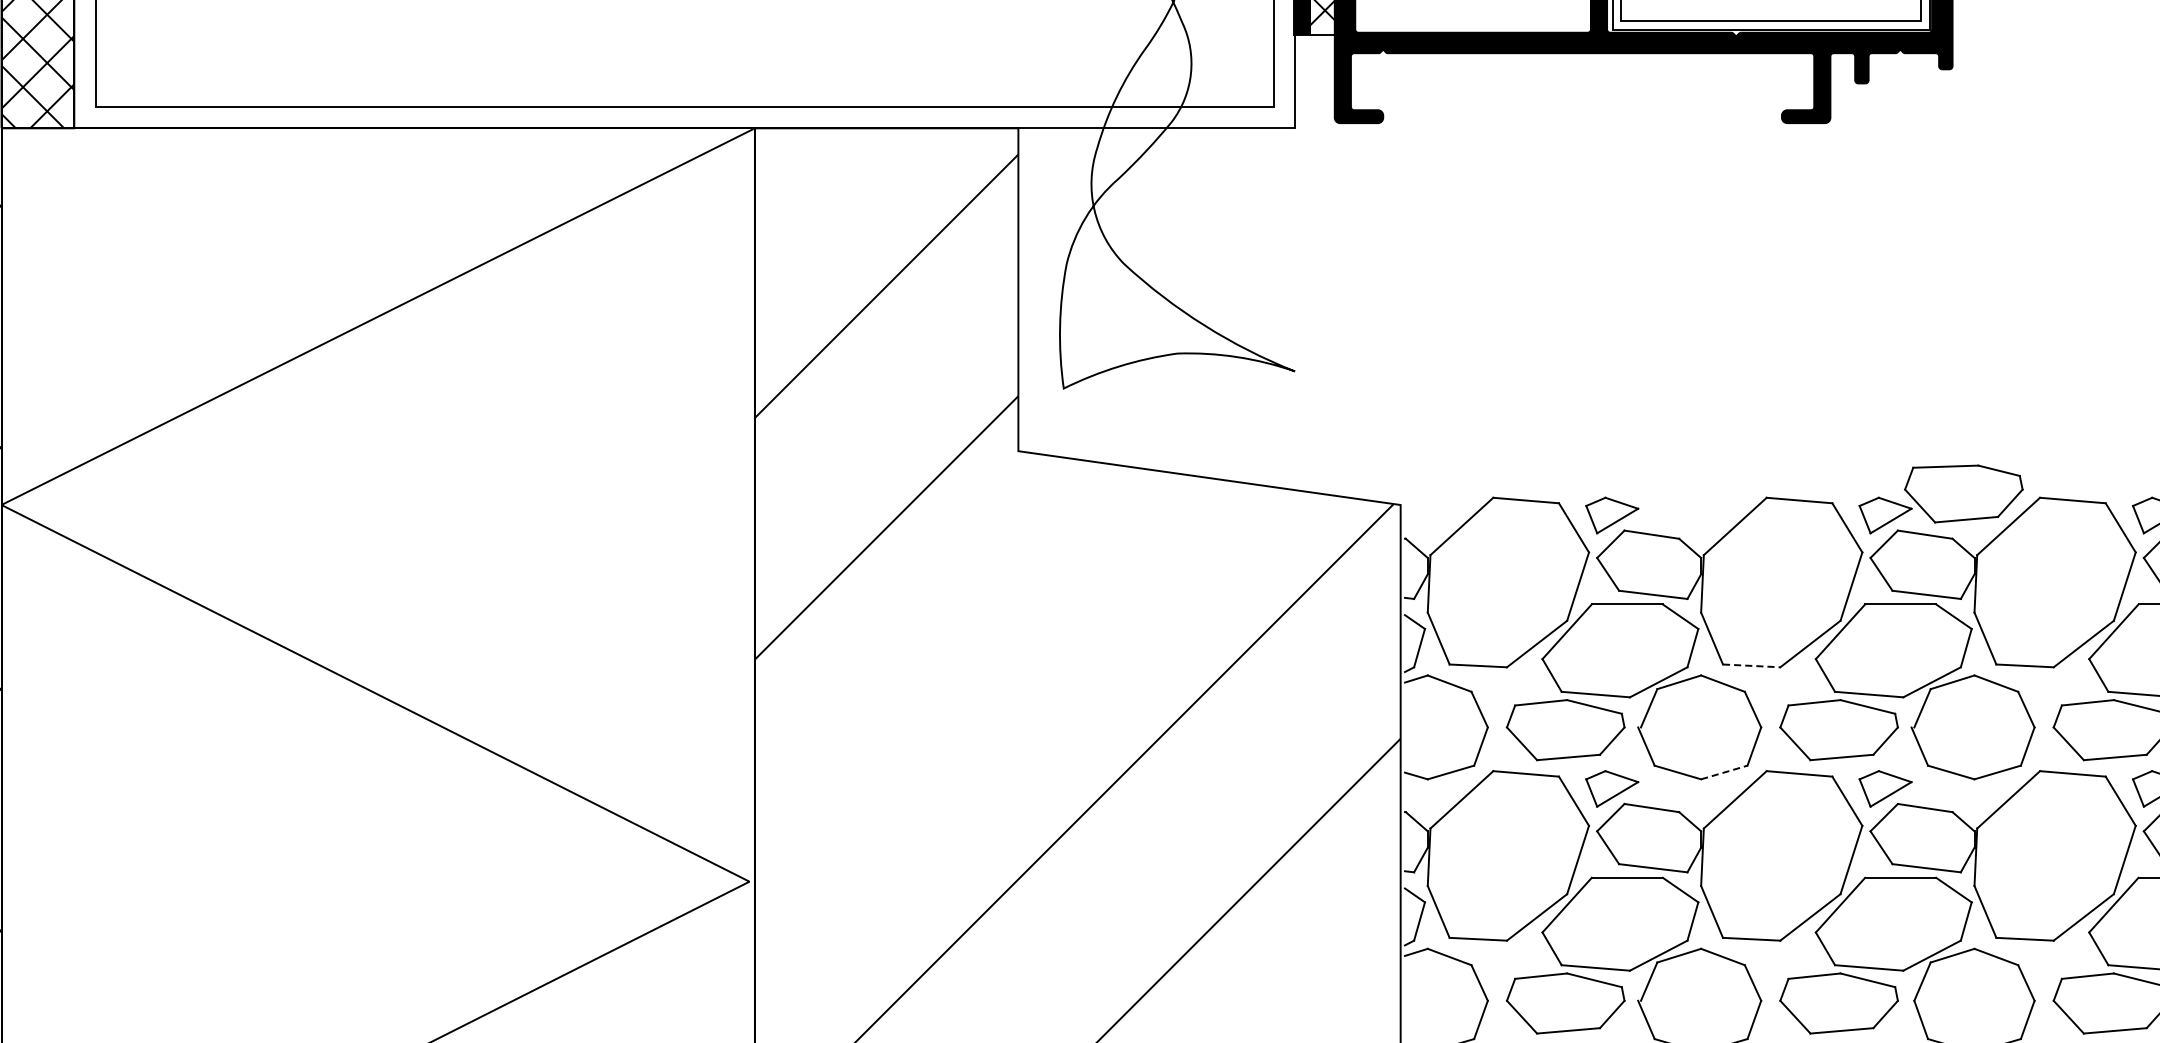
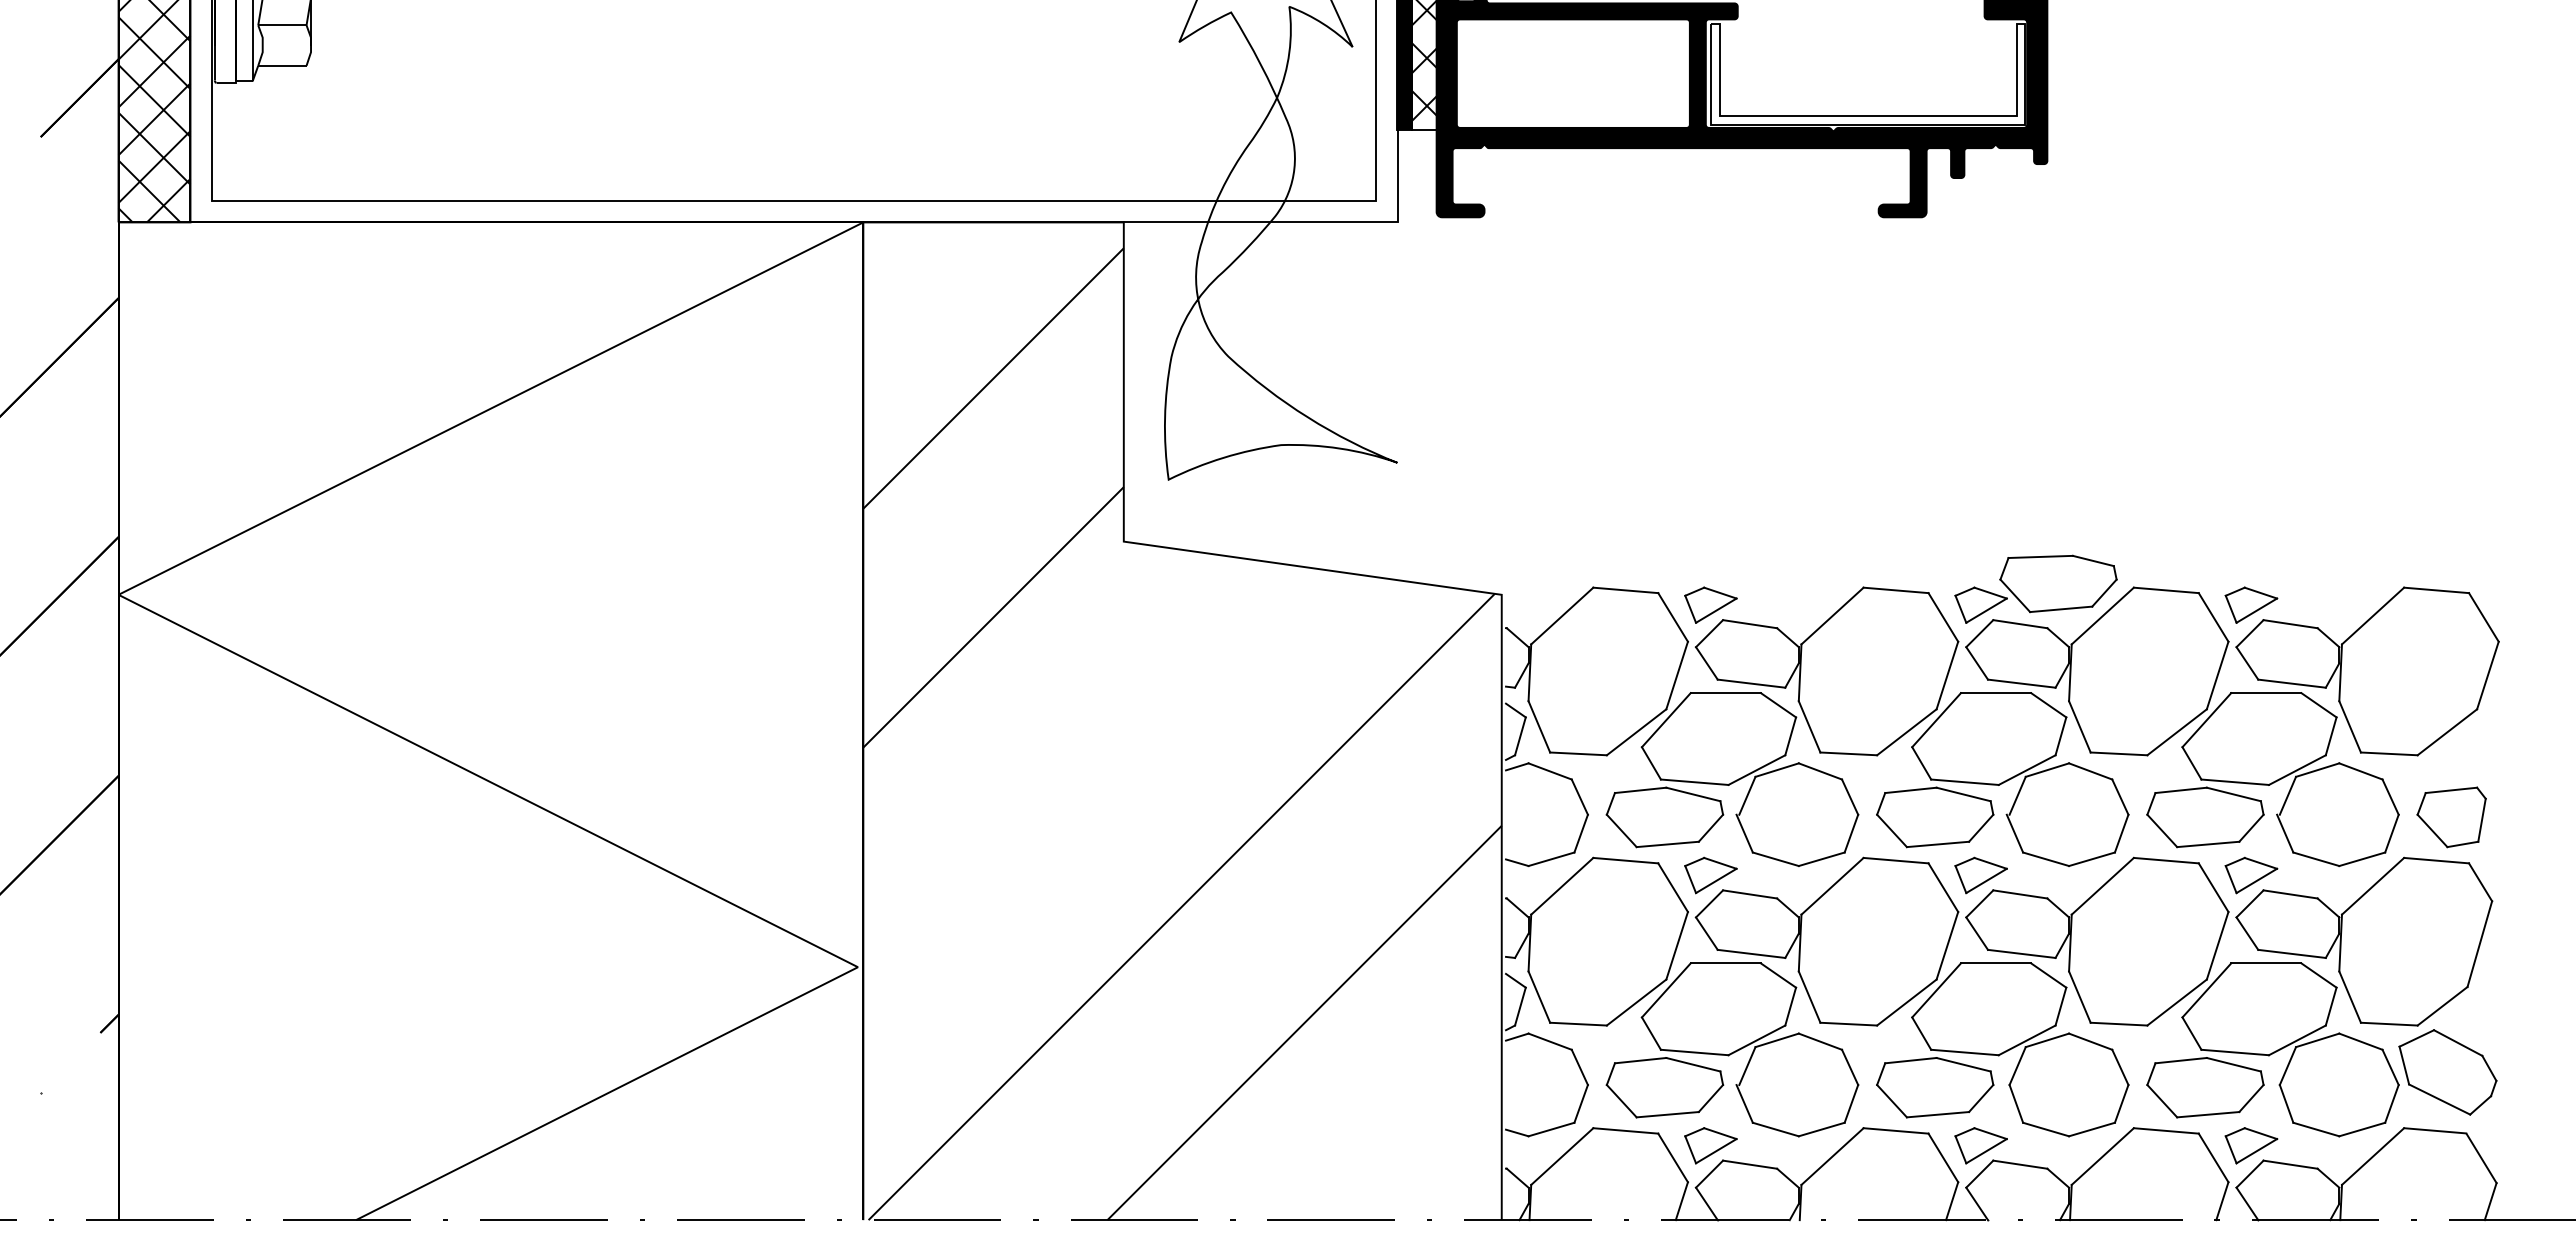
line: (1752, 665) -> (1849, 753), dashed -> solid
line: (1724, 772) -> (1821, 859), dashed -> solid

